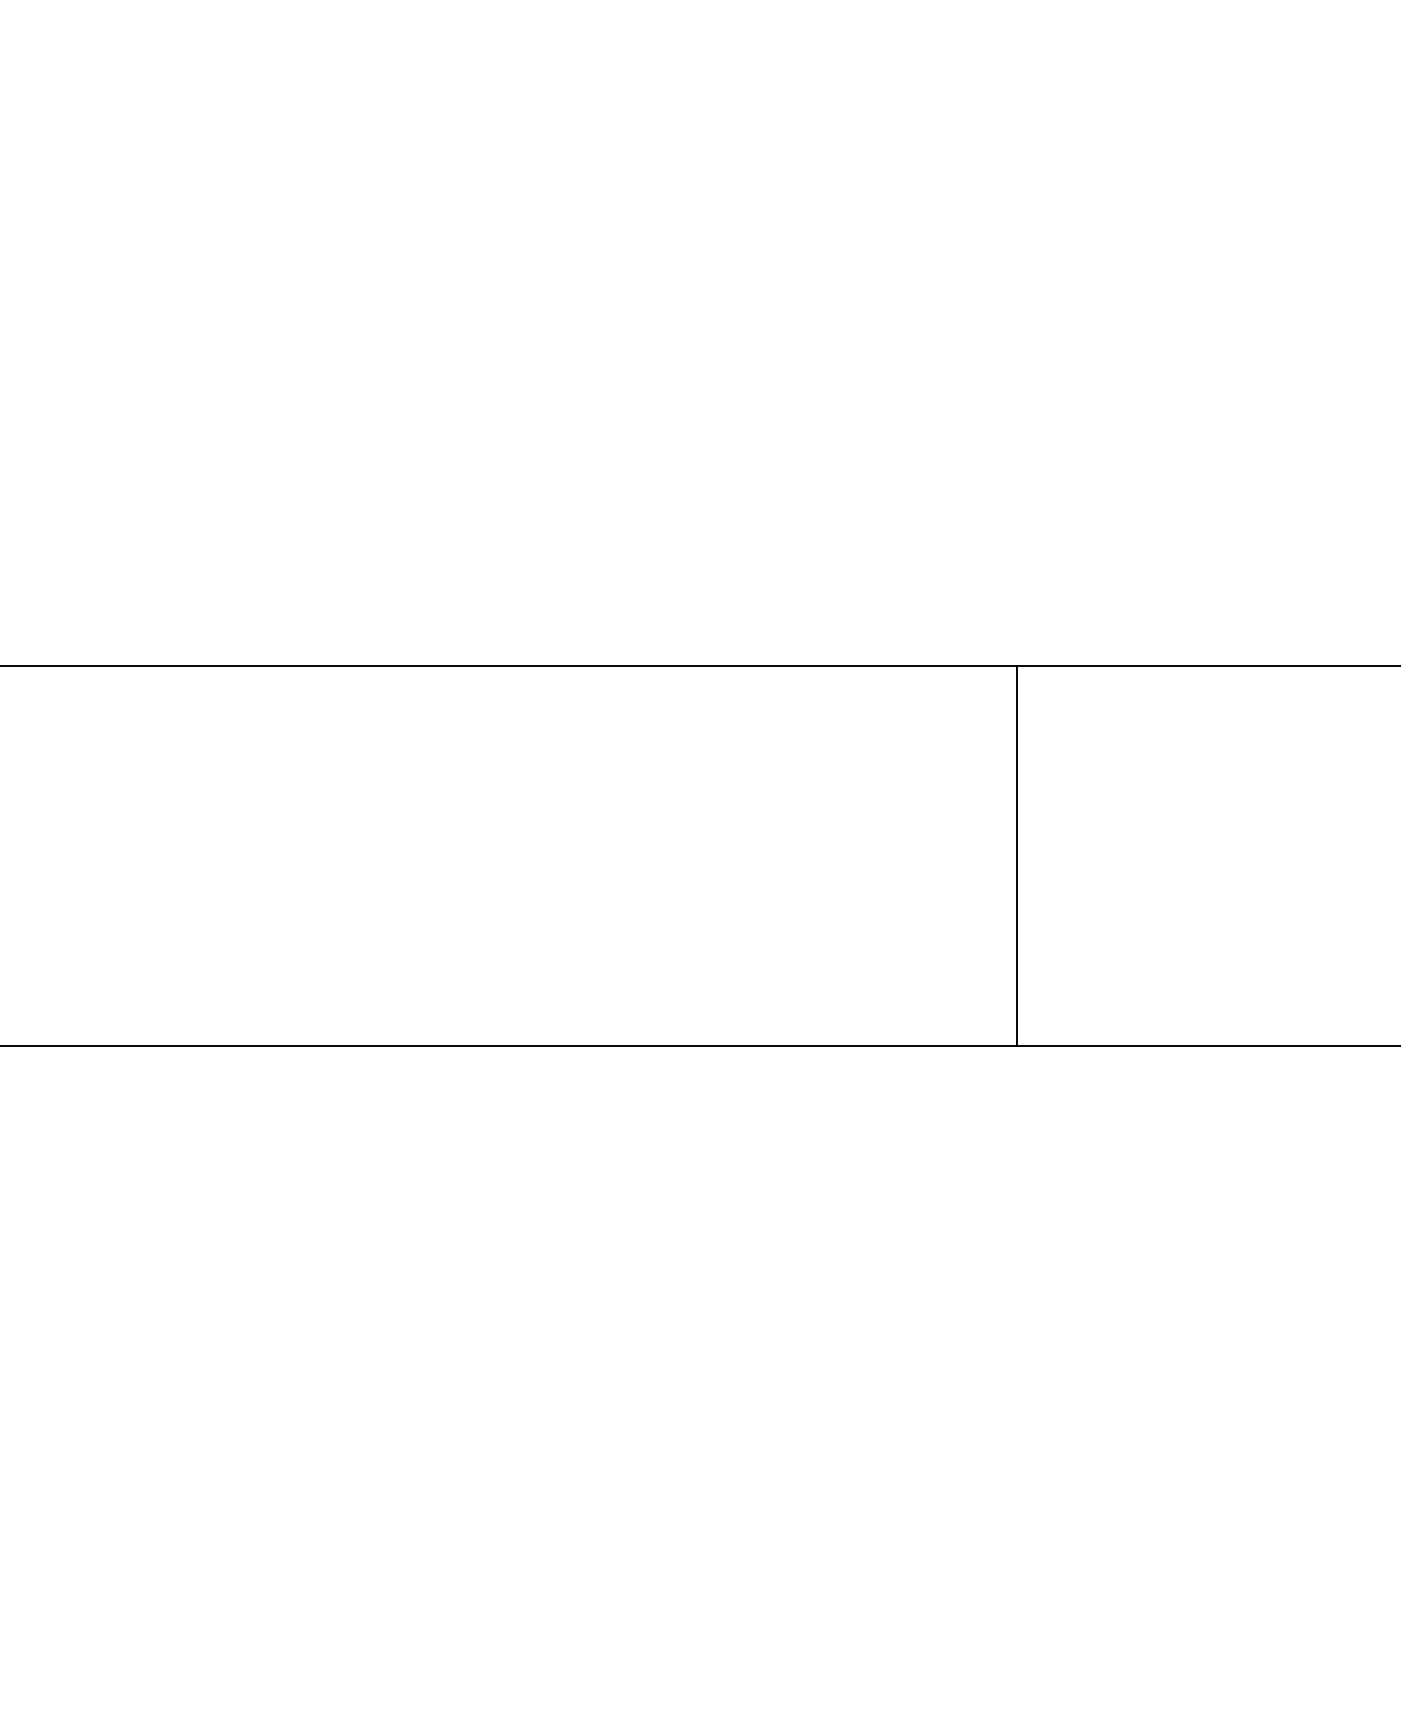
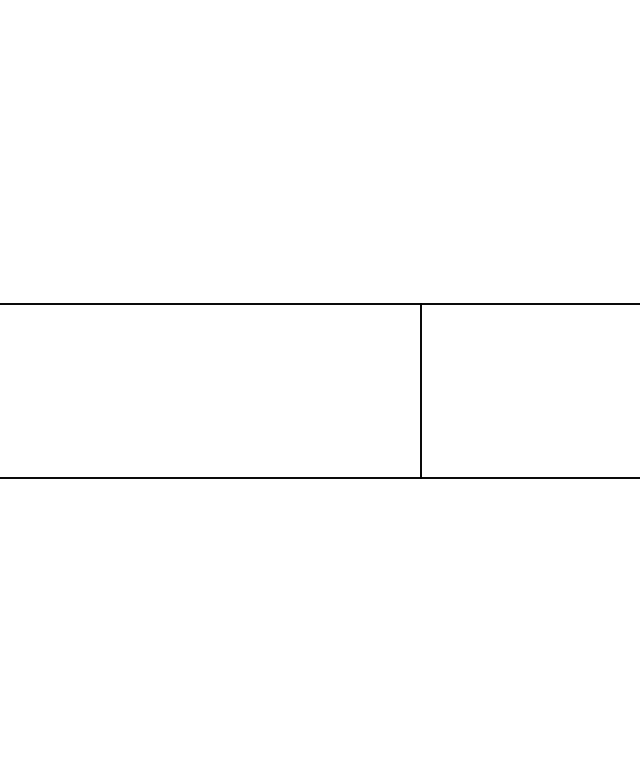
line: (1016, 854) -> (420, 390), moved

